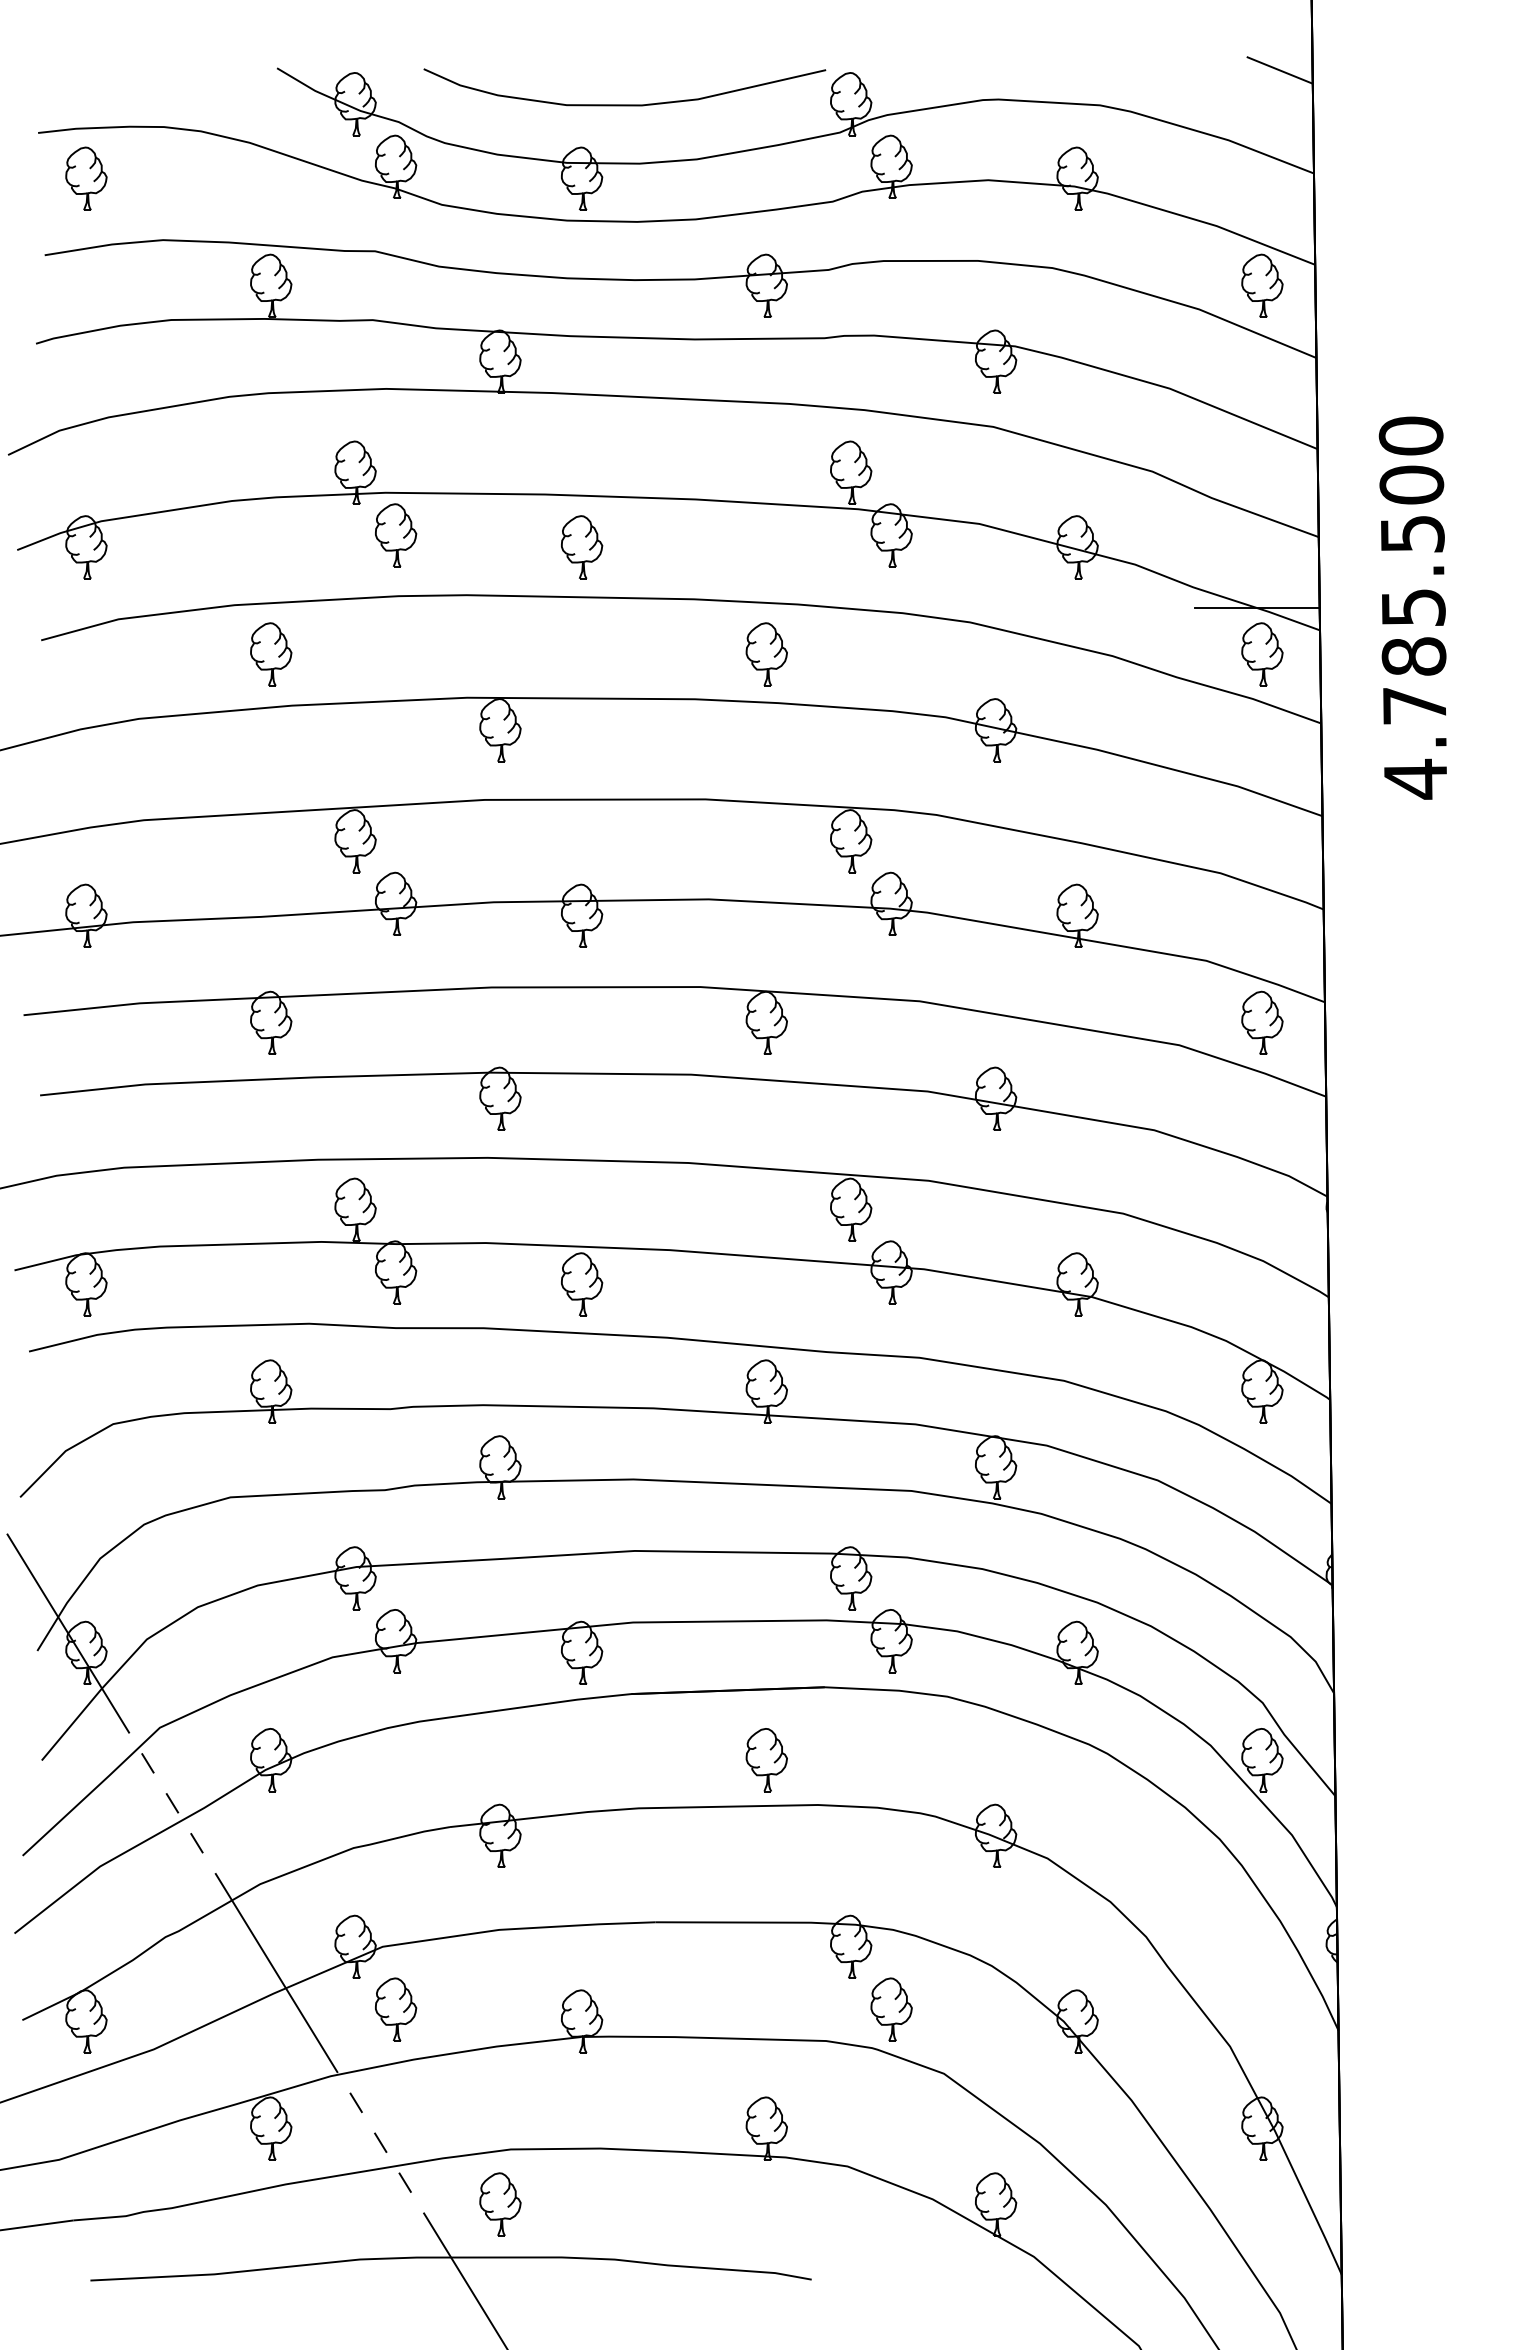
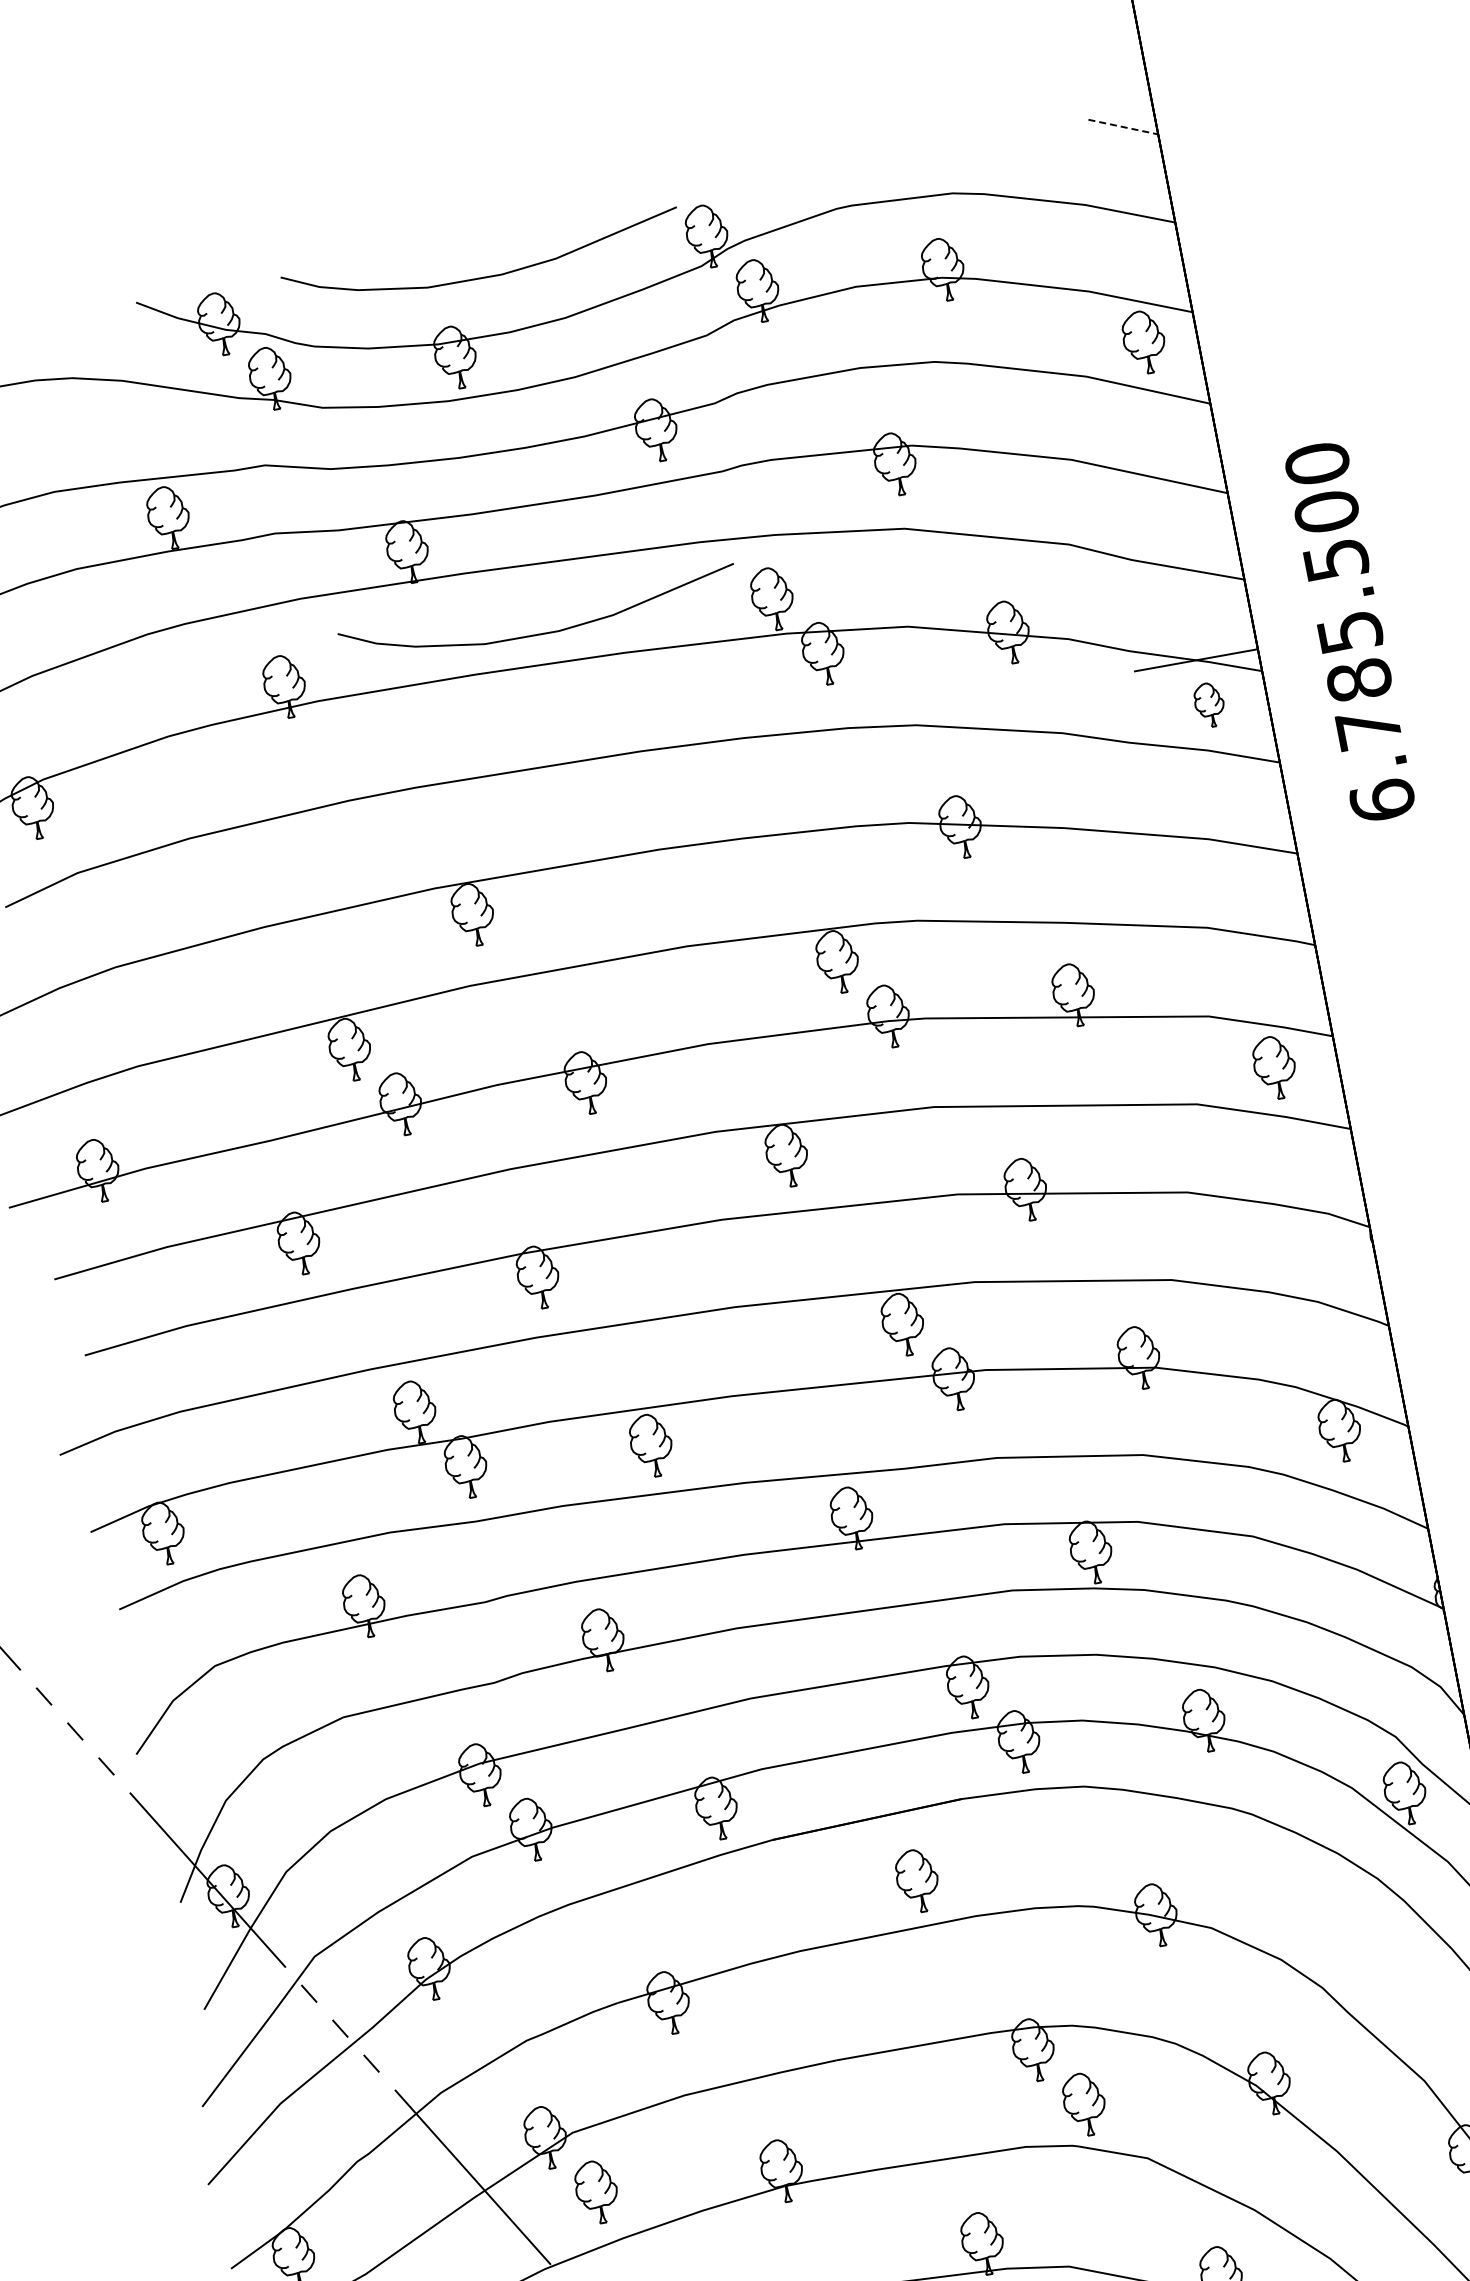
line: (1279, 70) -> (1123, 127), solid -> dashed
curve: (617, 465) -> (541, 633), added
part: (396, 535) -> (336, 741), removed
part: (582, 547) -> (521, 720), removed
part: (271, 654) -> (234, 880), removed
part: (766, 654) -> (721, 792), removed
part: (1262, 654) -> (1209, 705), size x0.7
text: (1415, 778) -> (1382, 800), 4.785.500 -> 6.785.500

